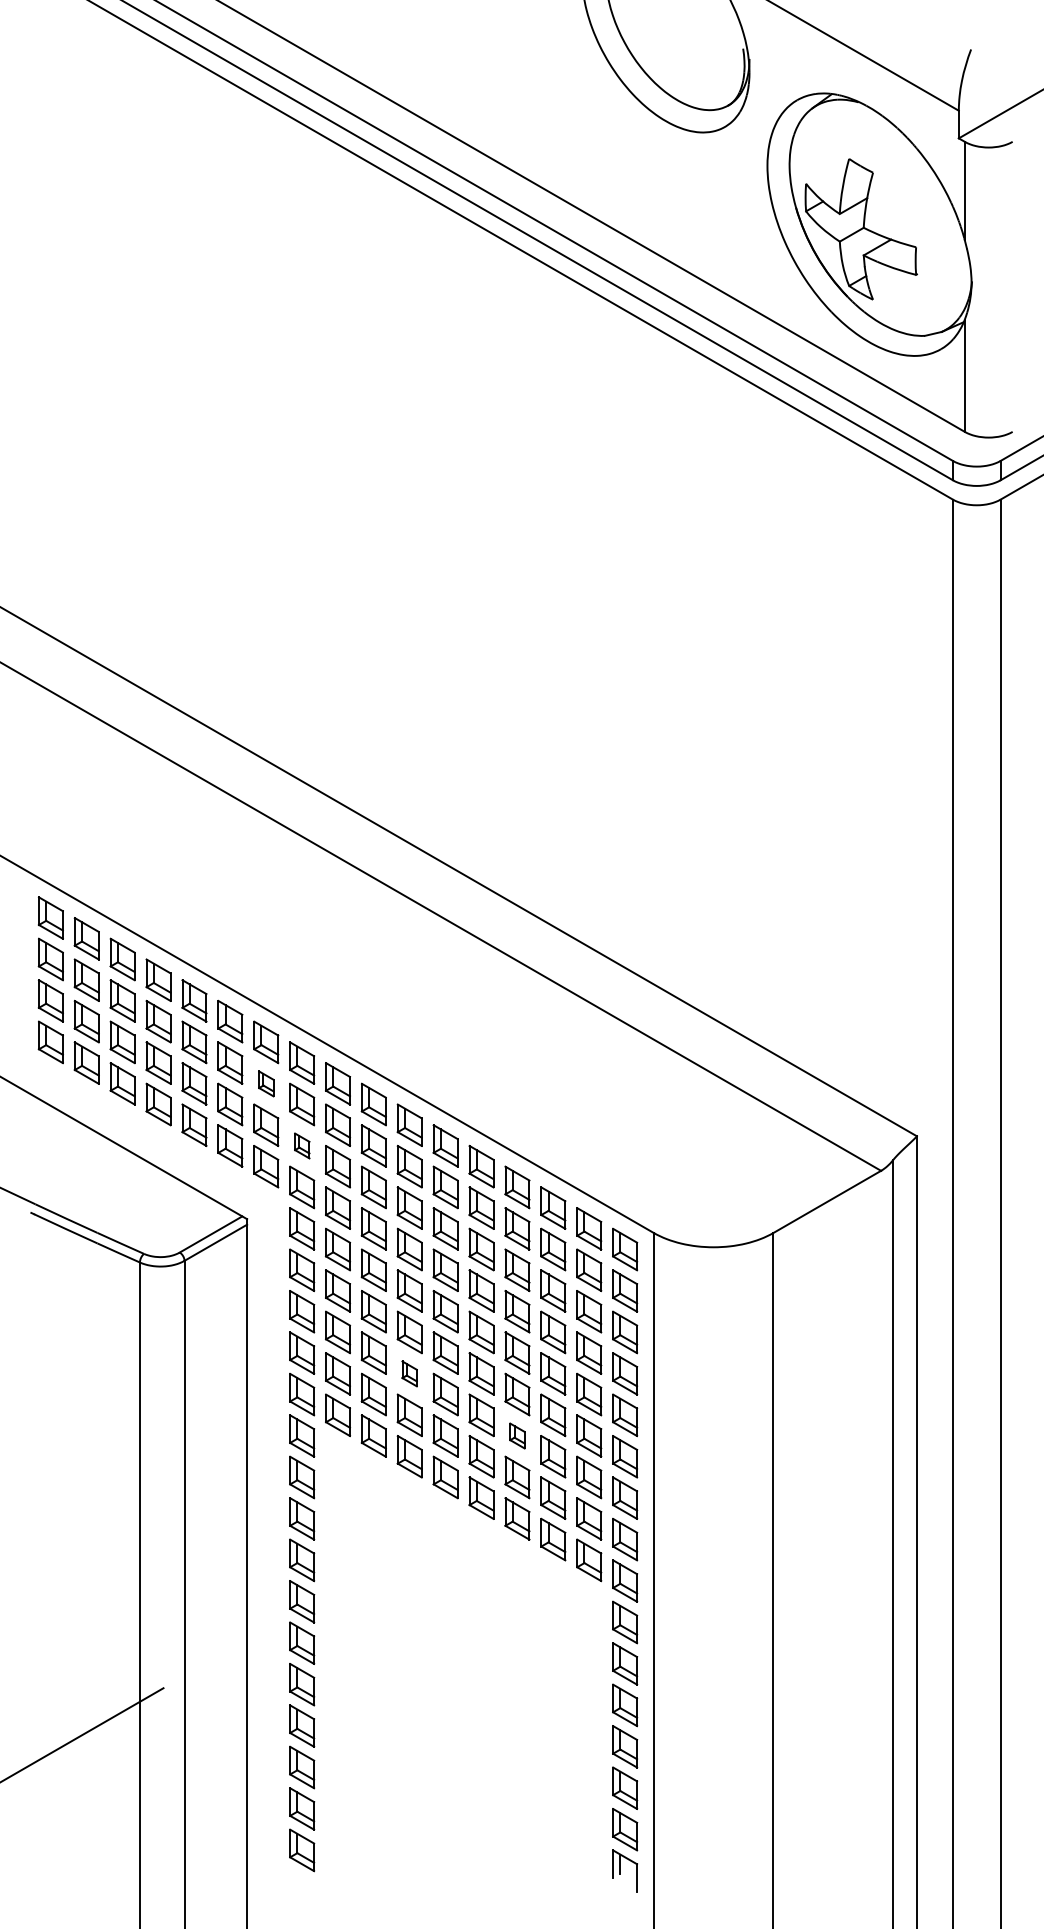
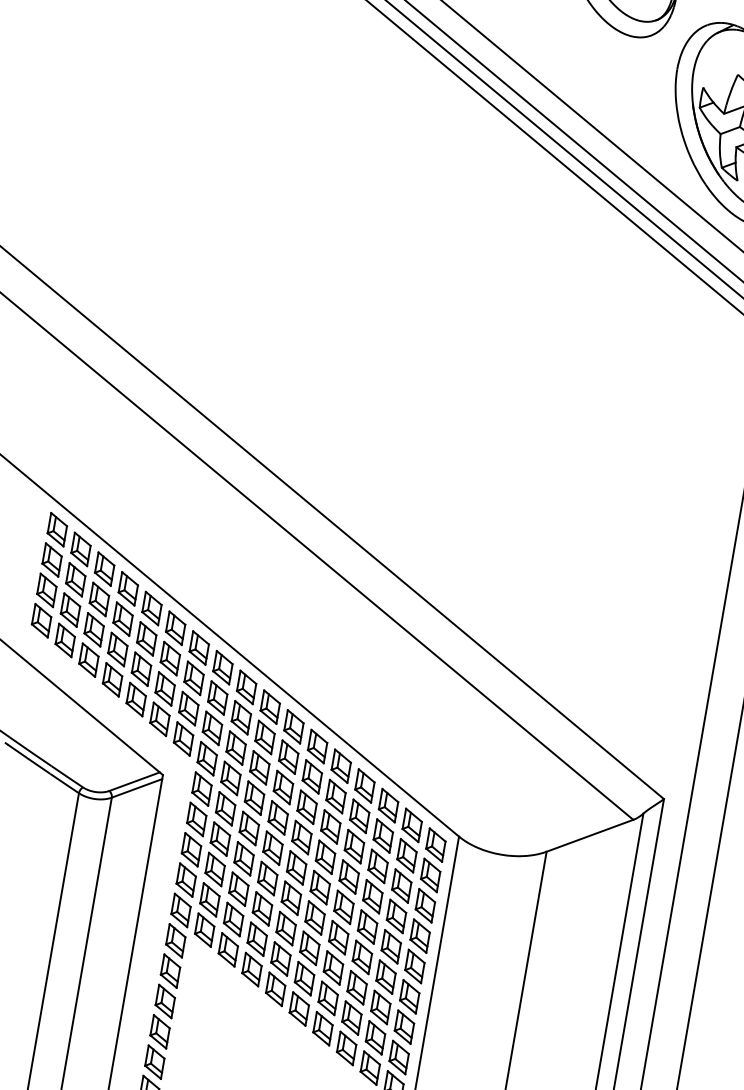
part: (266, 1083) -> (194, 678), size x1.67
part: (302, 1145) -> (212, 728), size x1.67
part: (409, 1373) -> (262, 908), size x1.67
part: (517, 1435) -> (333, 967), size x1.67

